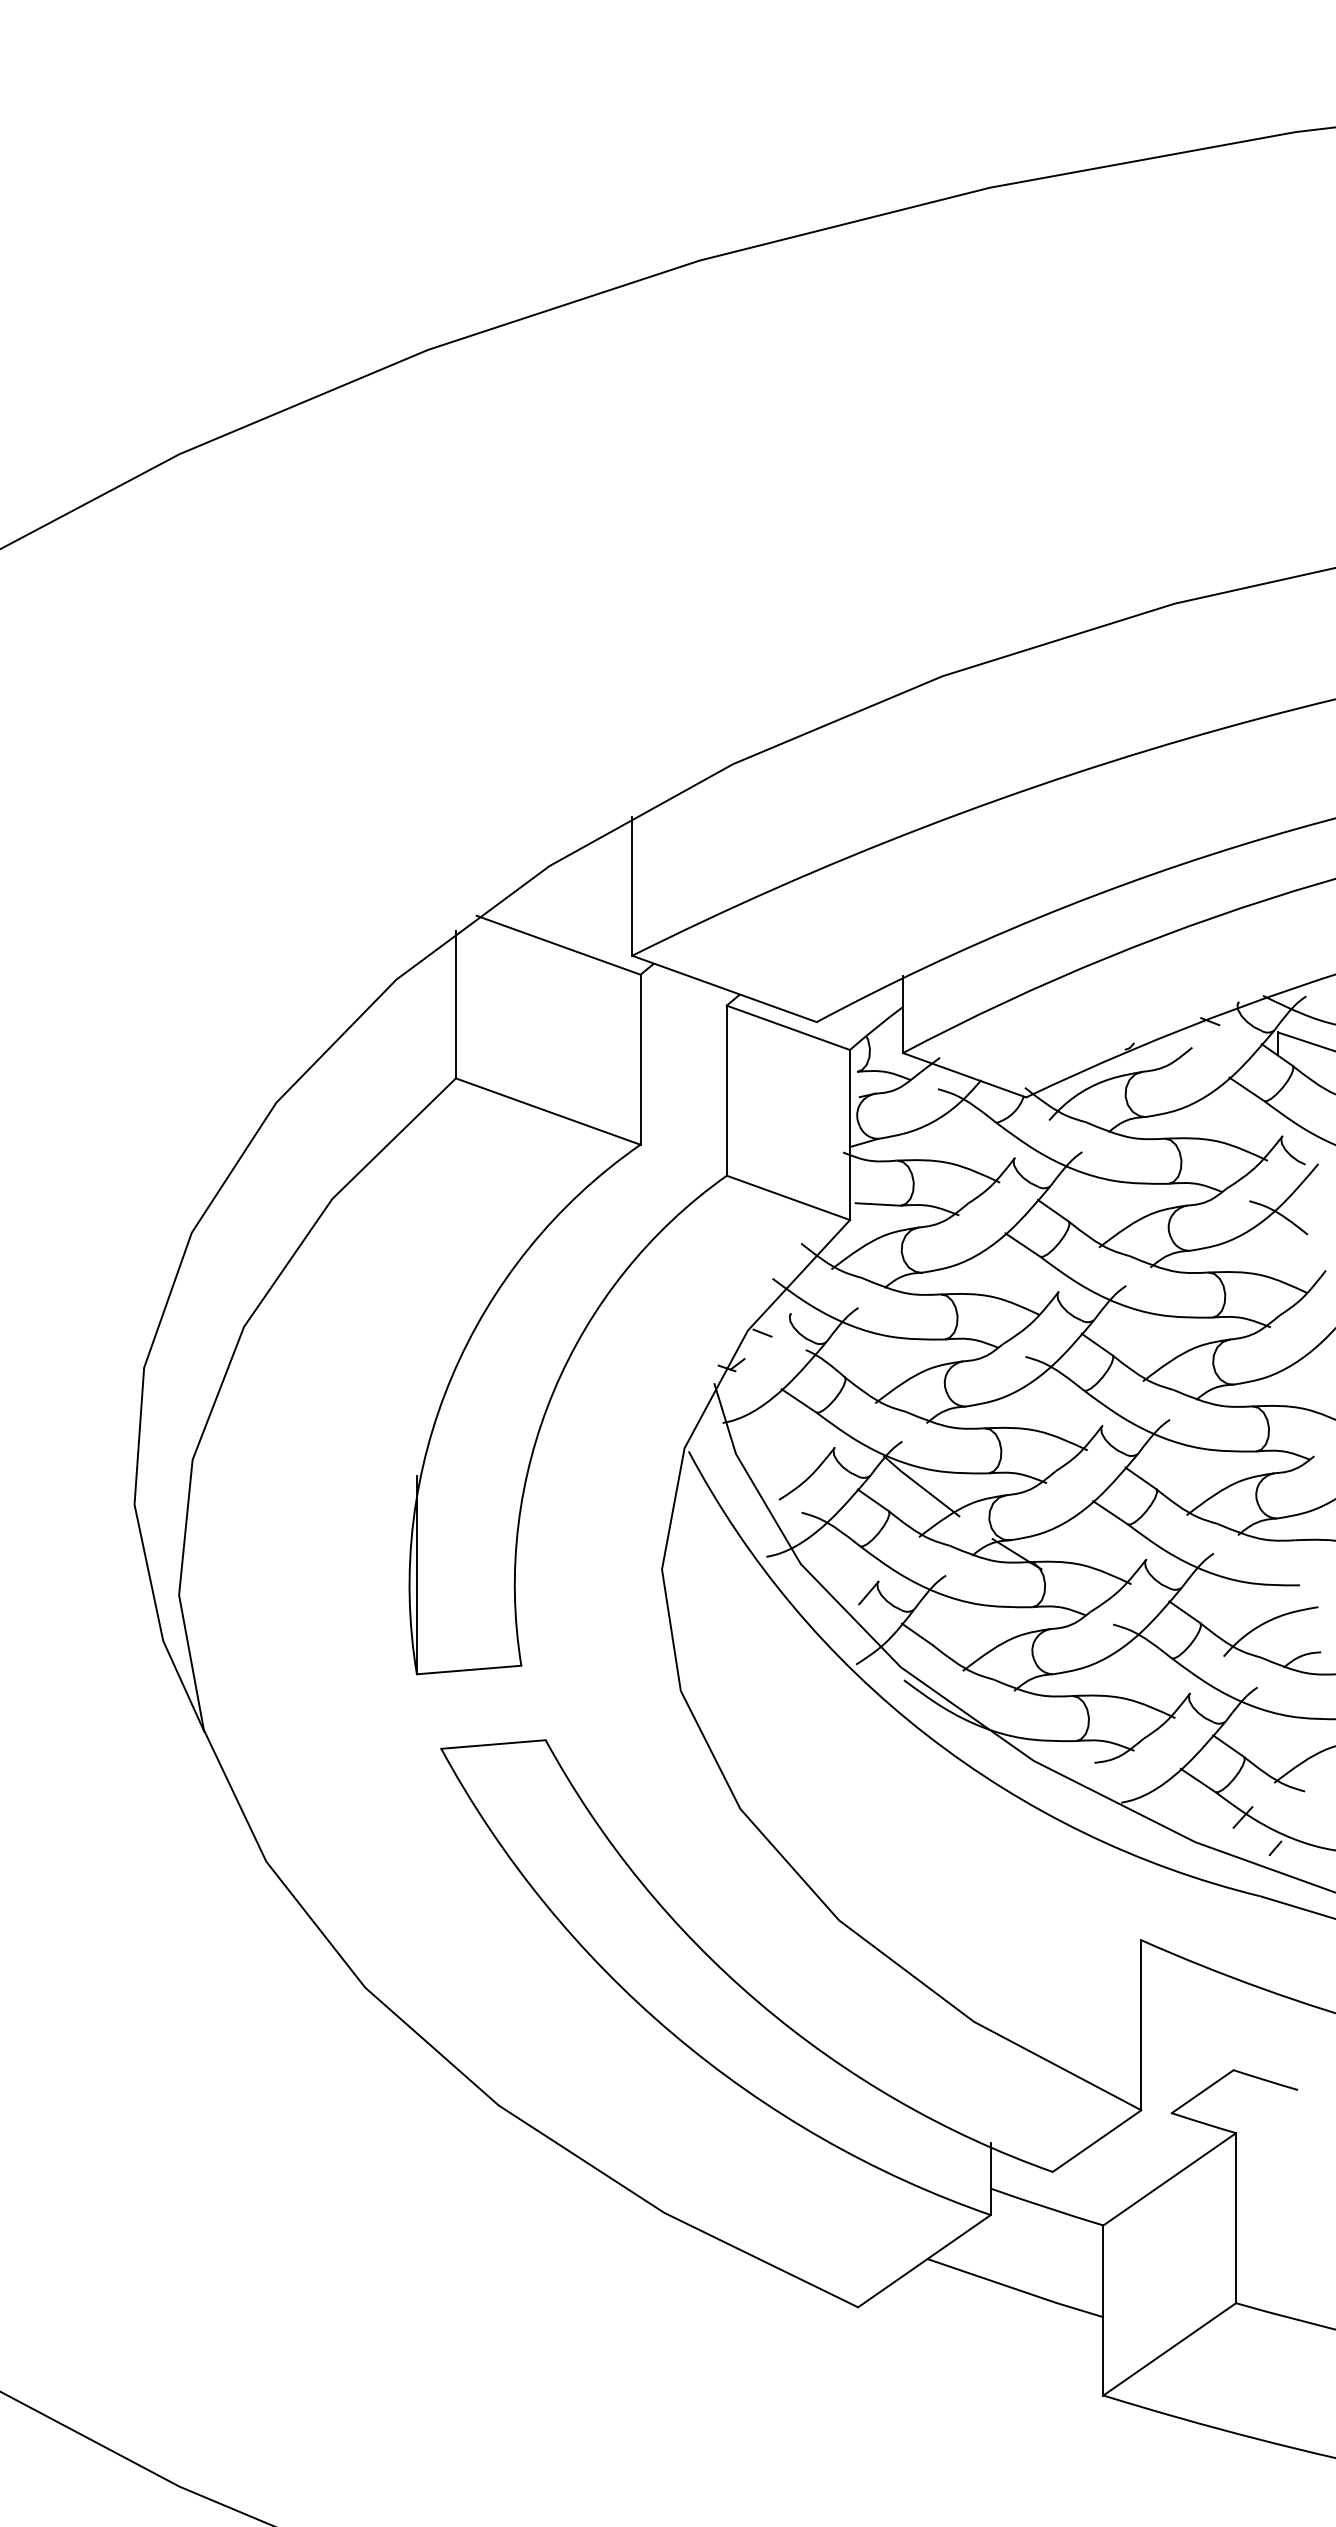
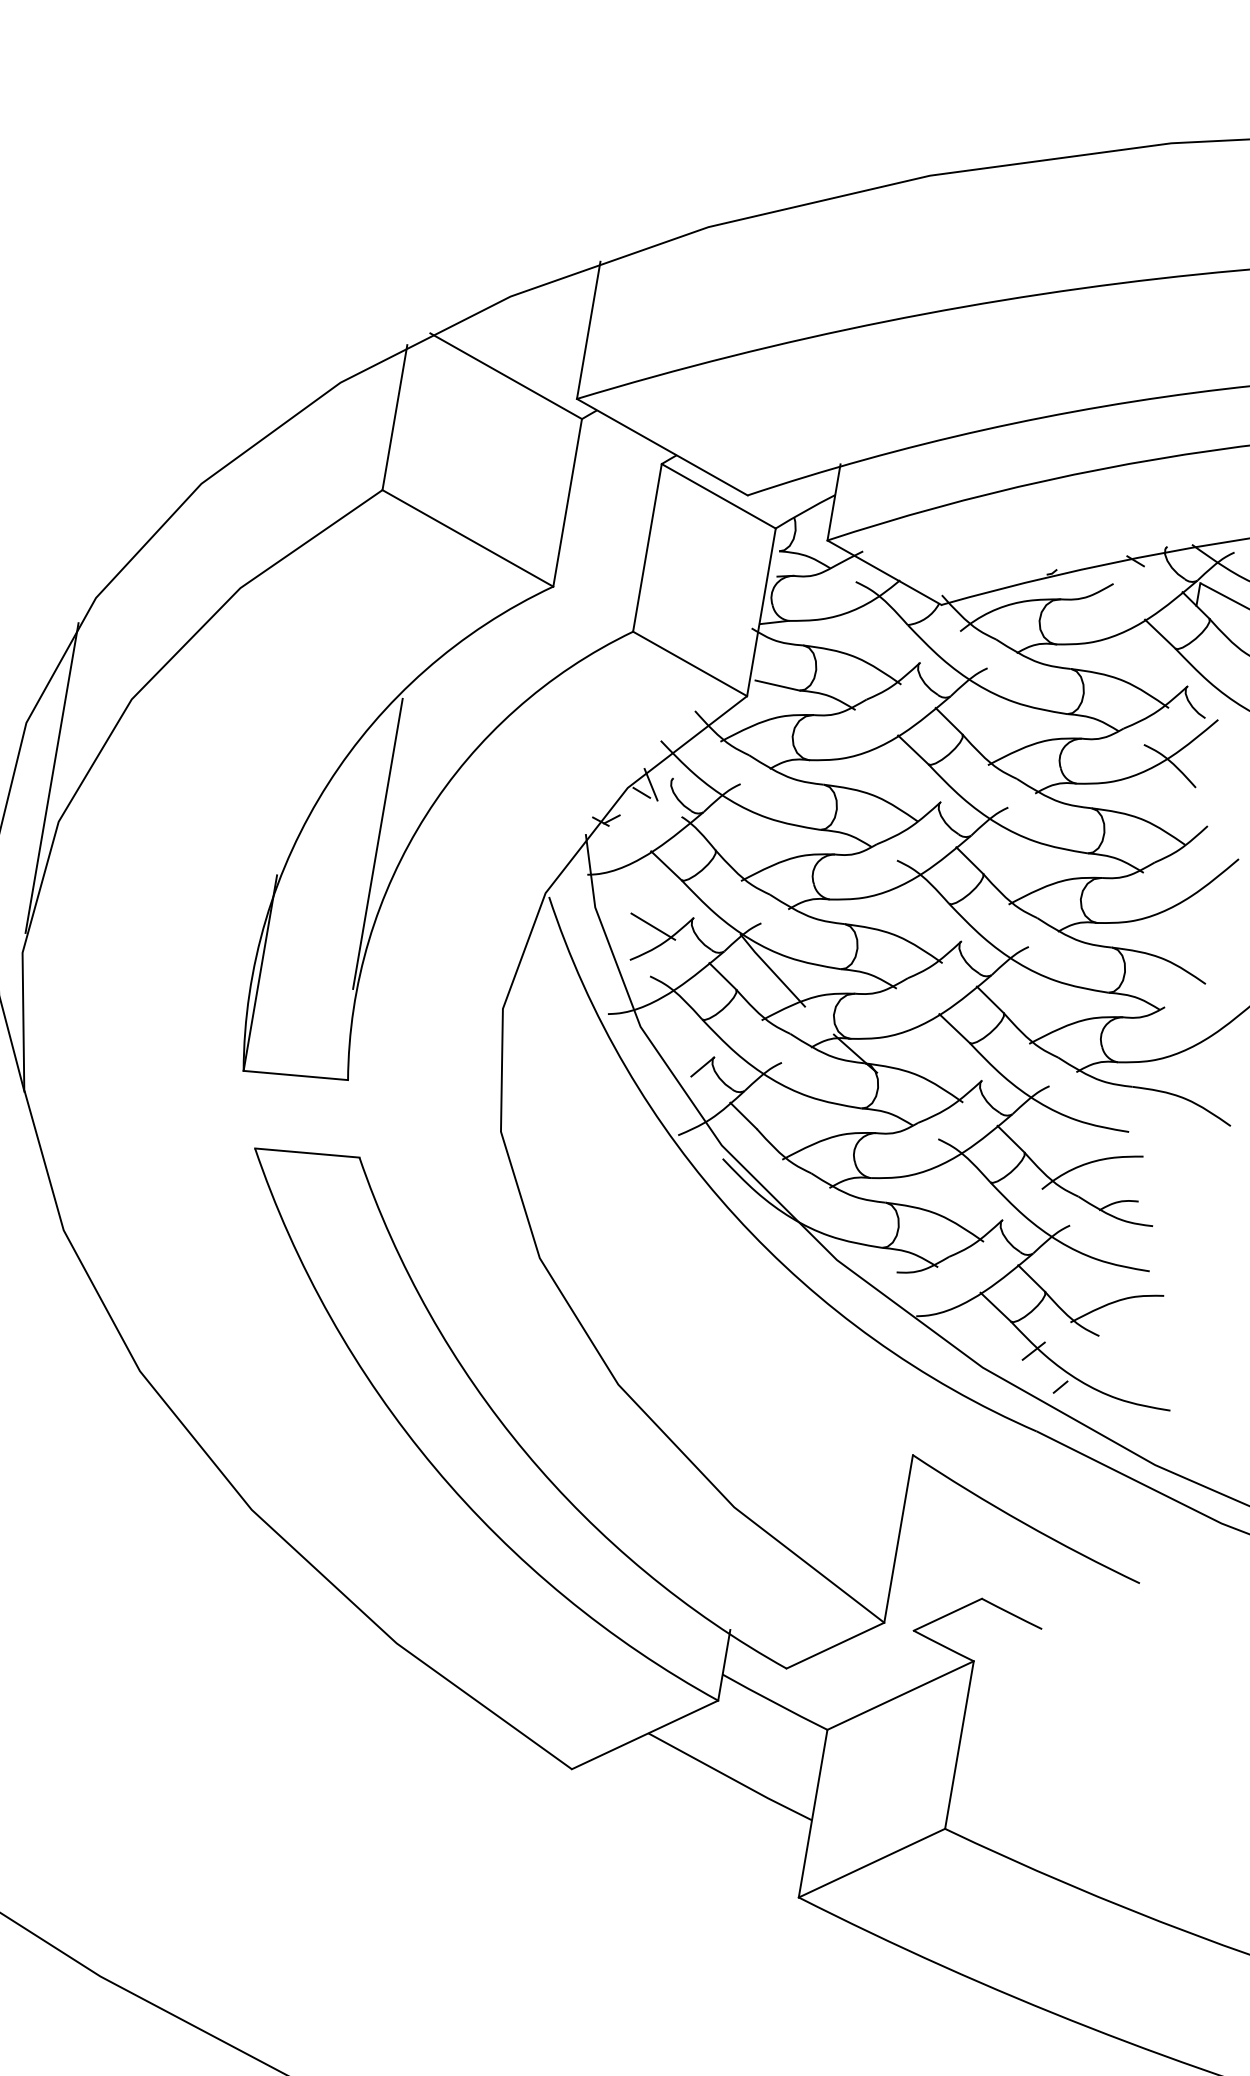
line: (770, 1323) -> (651, 784), added
line: (178, 1417) -> (51, 777), added
line: (510, 1427) -> (377, 843), added
line: (796, 1462) -> (653, 926), added

